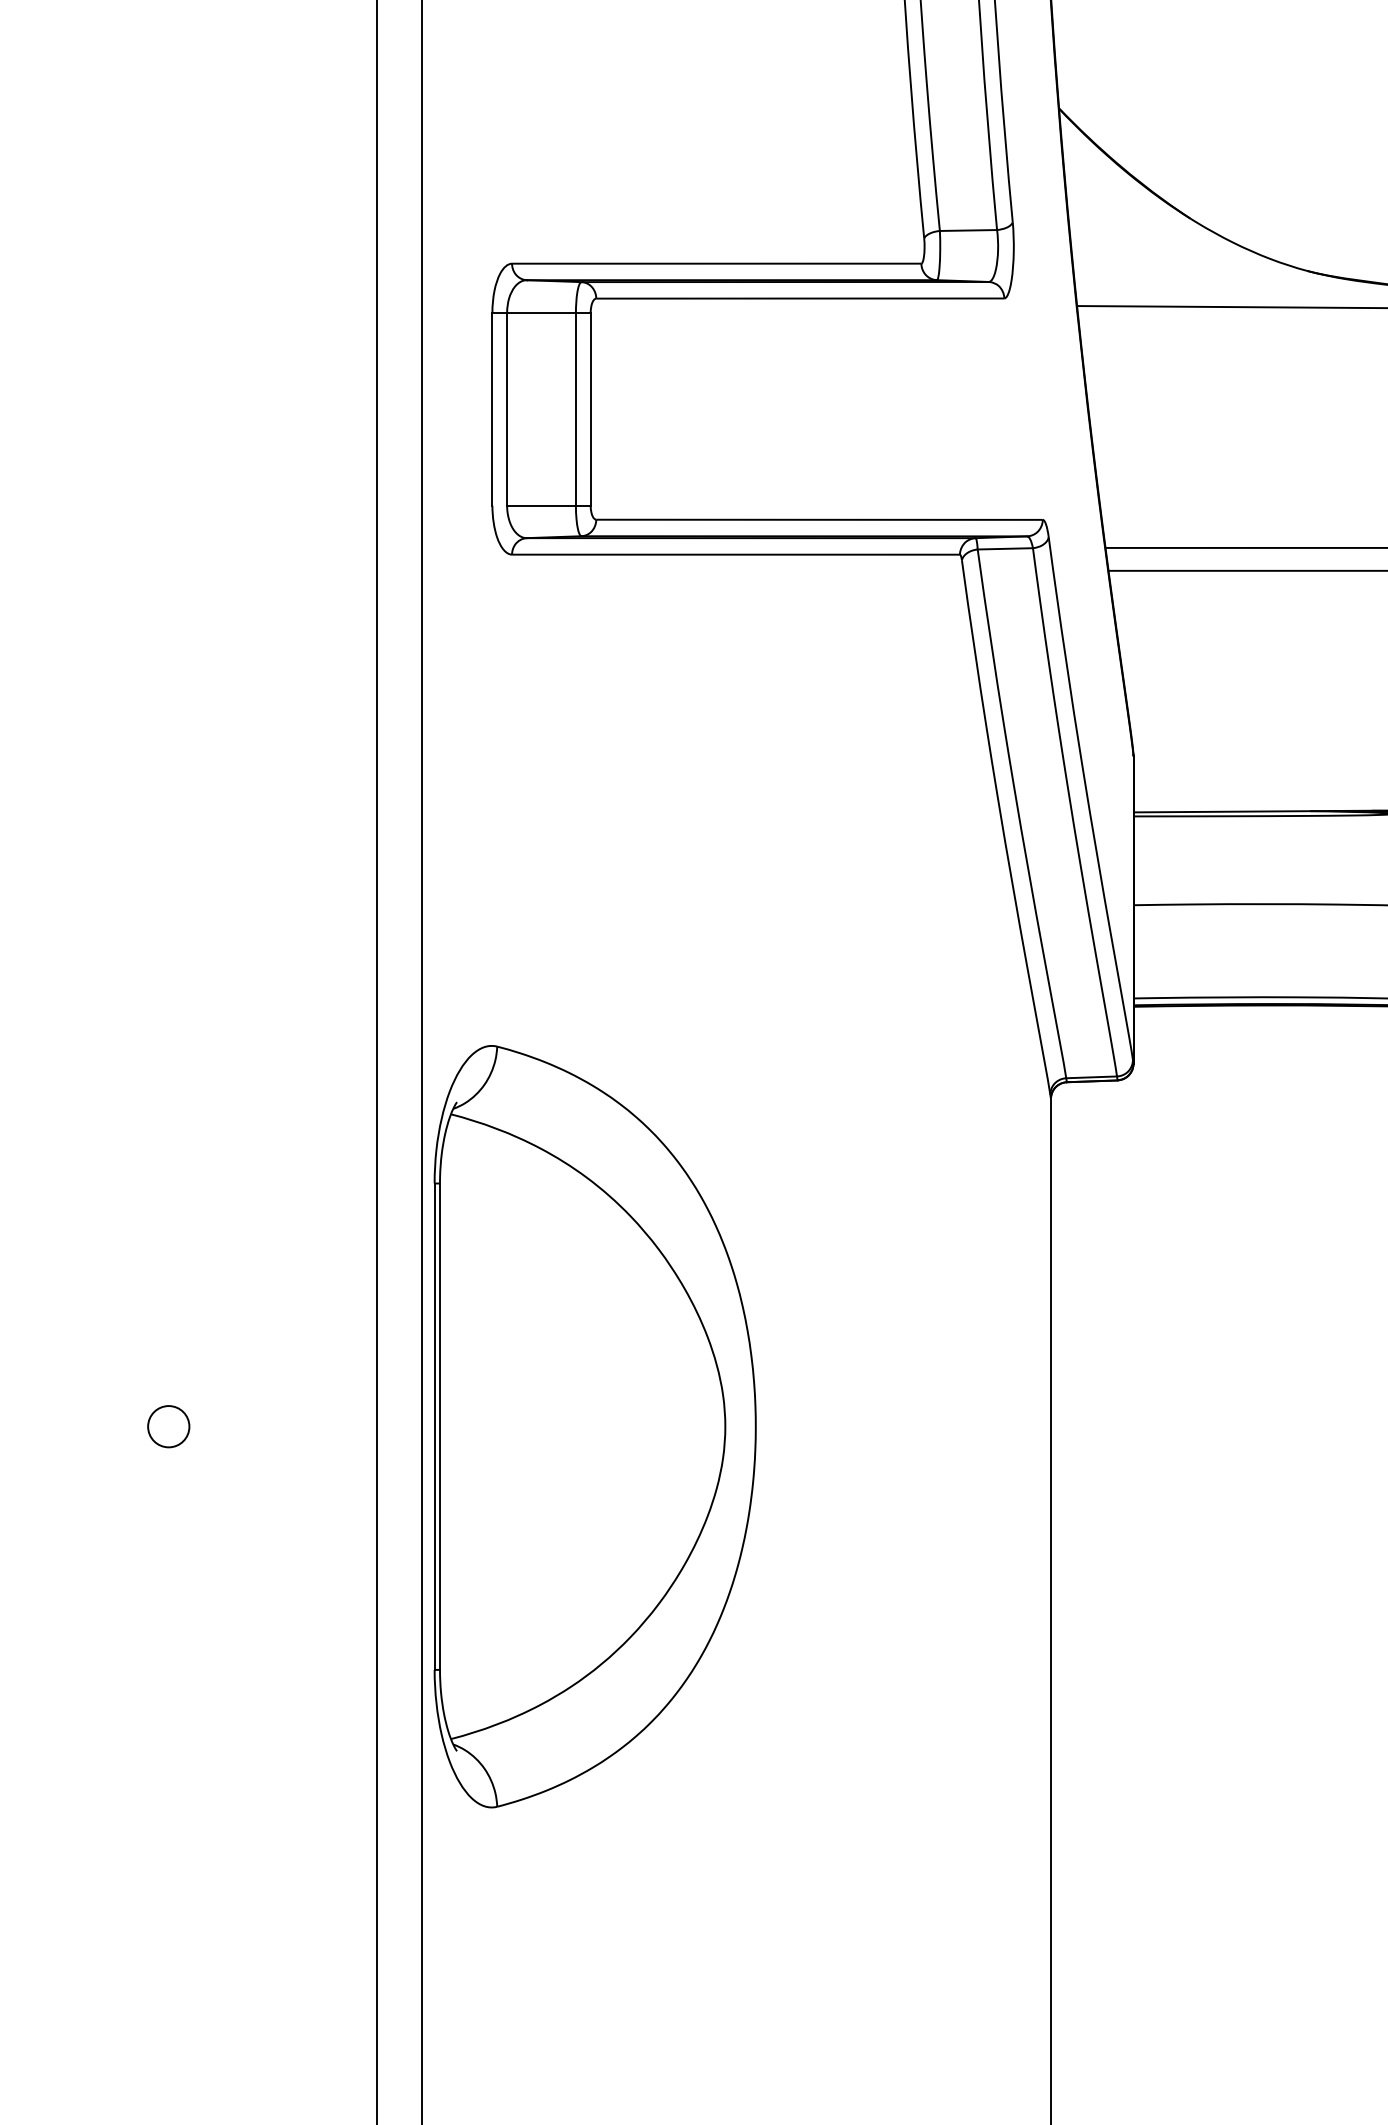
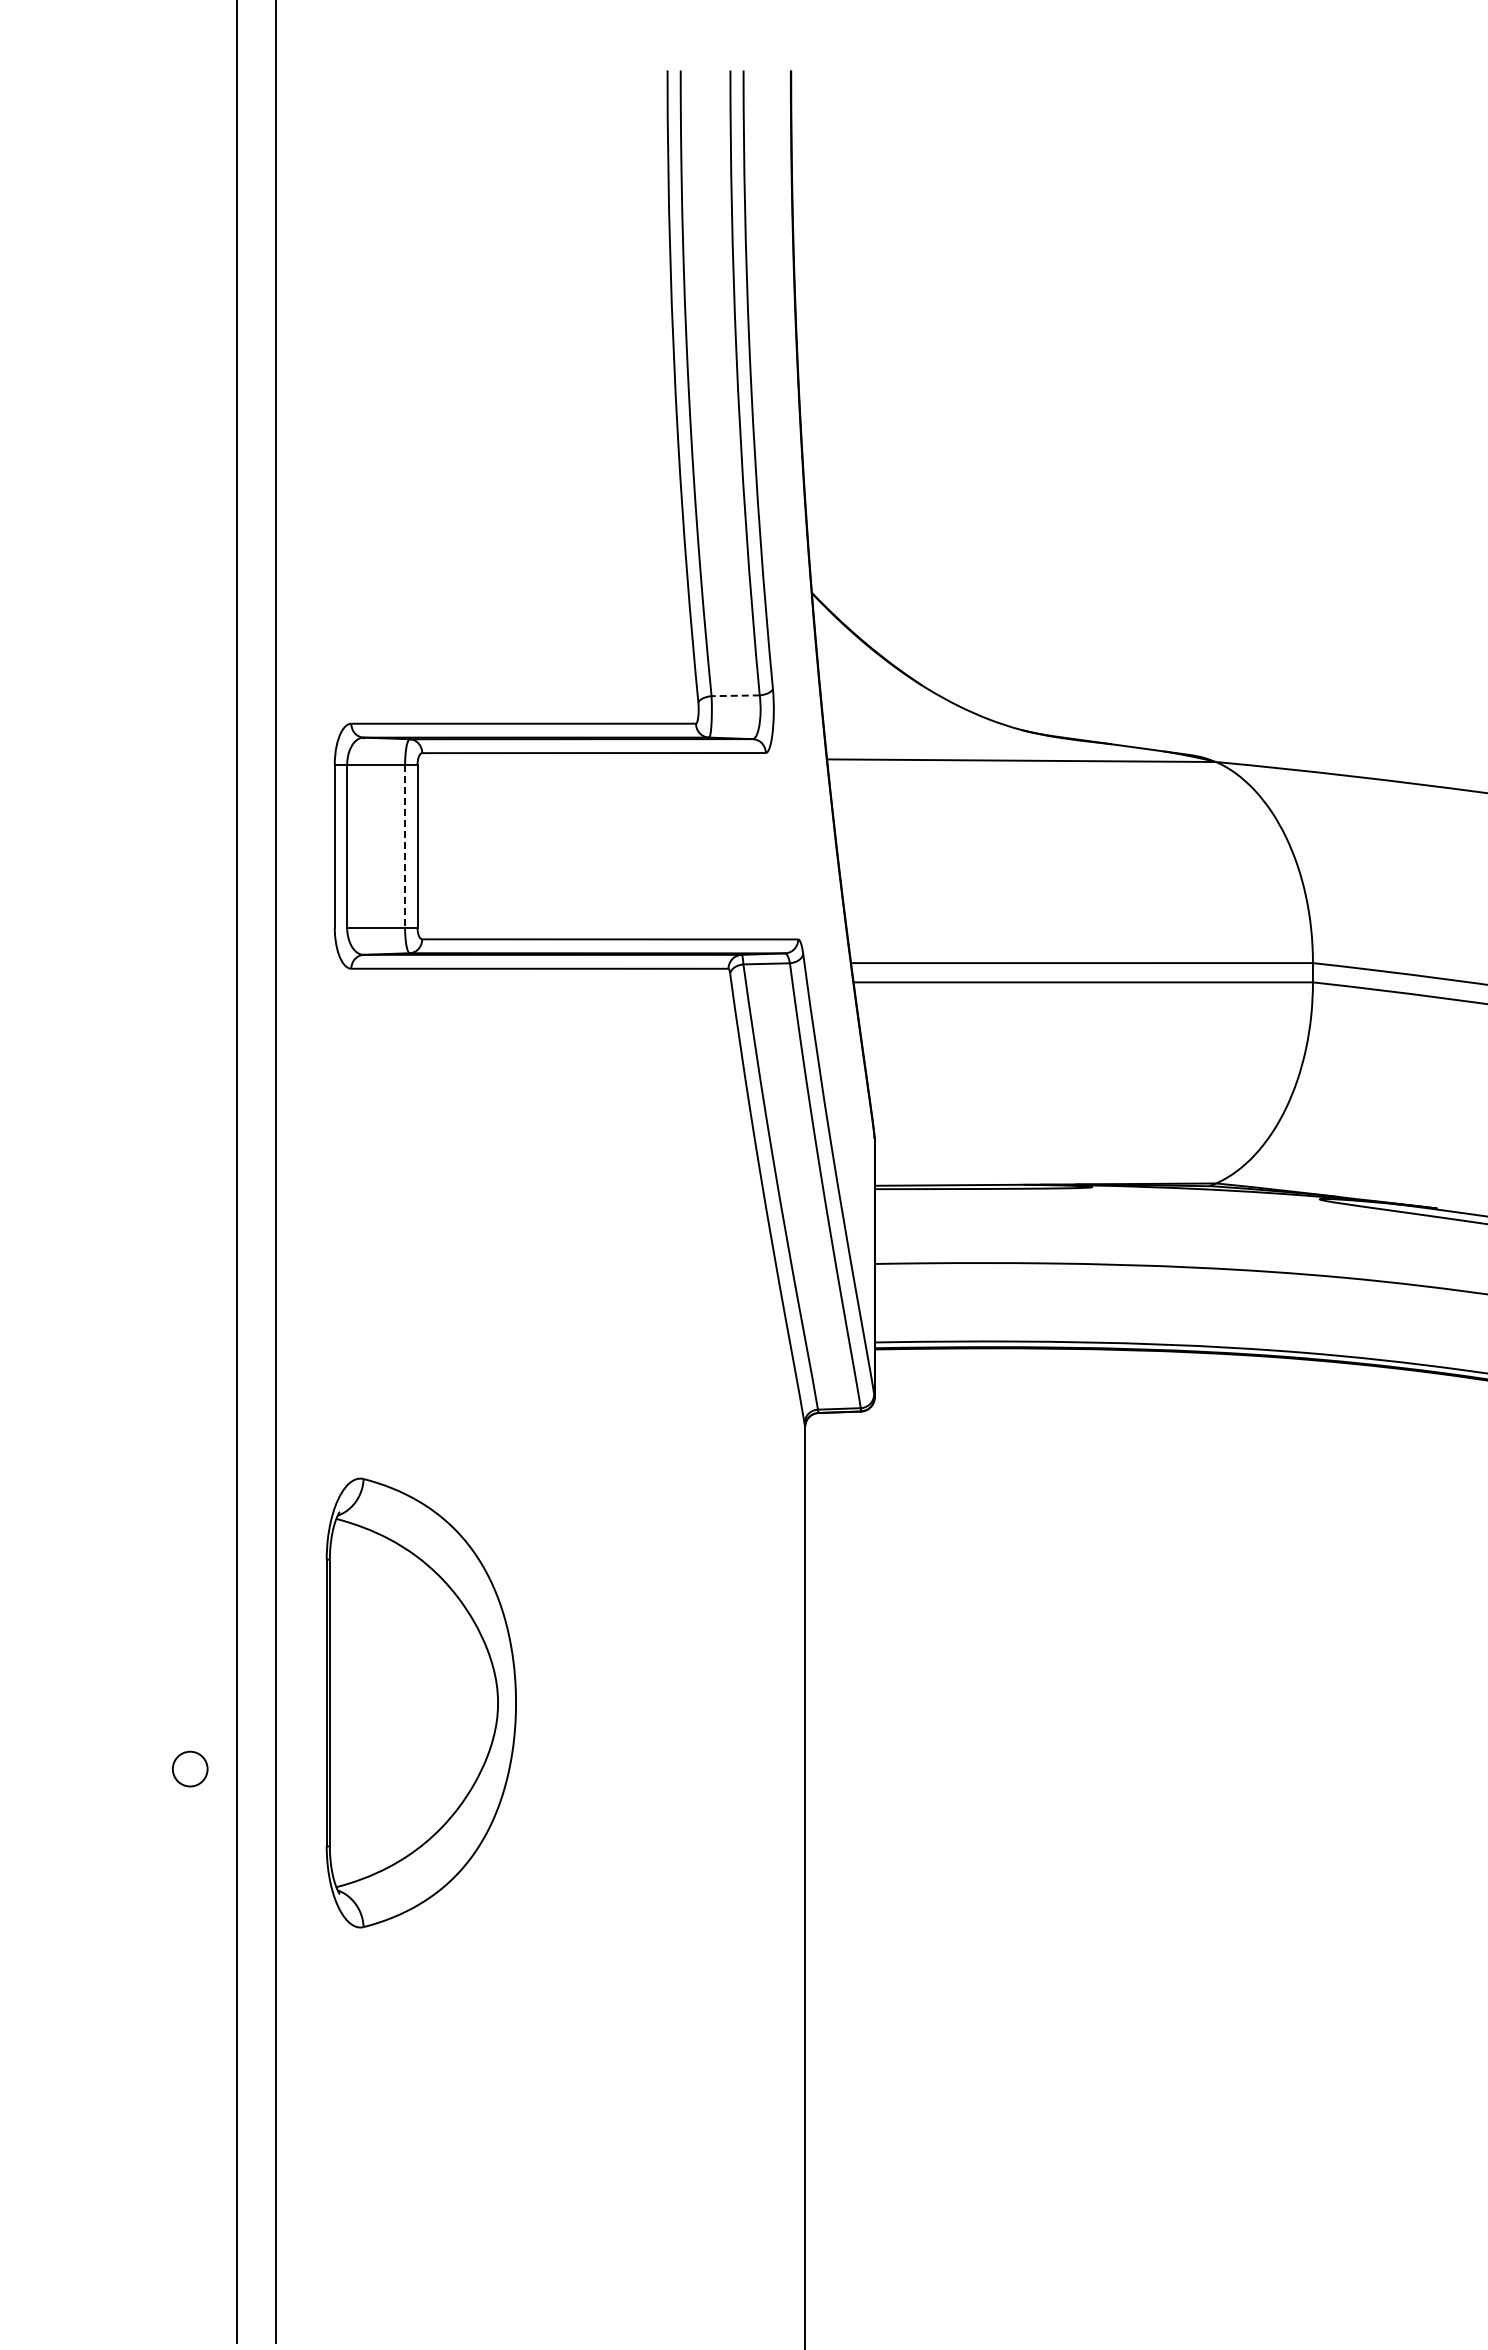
line: (968, 230) -> (735, 695), solid -> dashed
line: (576, 409) -> (405, 846), solid -> dashed
circle: (169, 1425) -> (190, 1768), moved
part: (595, 1425) -> (421, 1702), size x0.7

